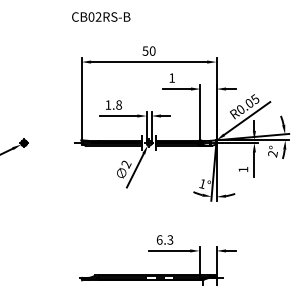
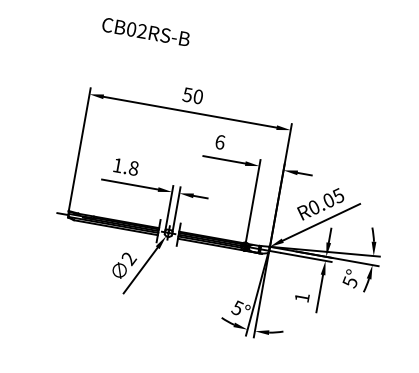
text: (101, 16) -> (146, 31), moved
text: (172, 77) -> (220, 141), 1 -> 6
text: (272, 153) -> (349, 281), 2° -> 5°
text: (202, 183) -> (237, 307), 1° -> 5°

